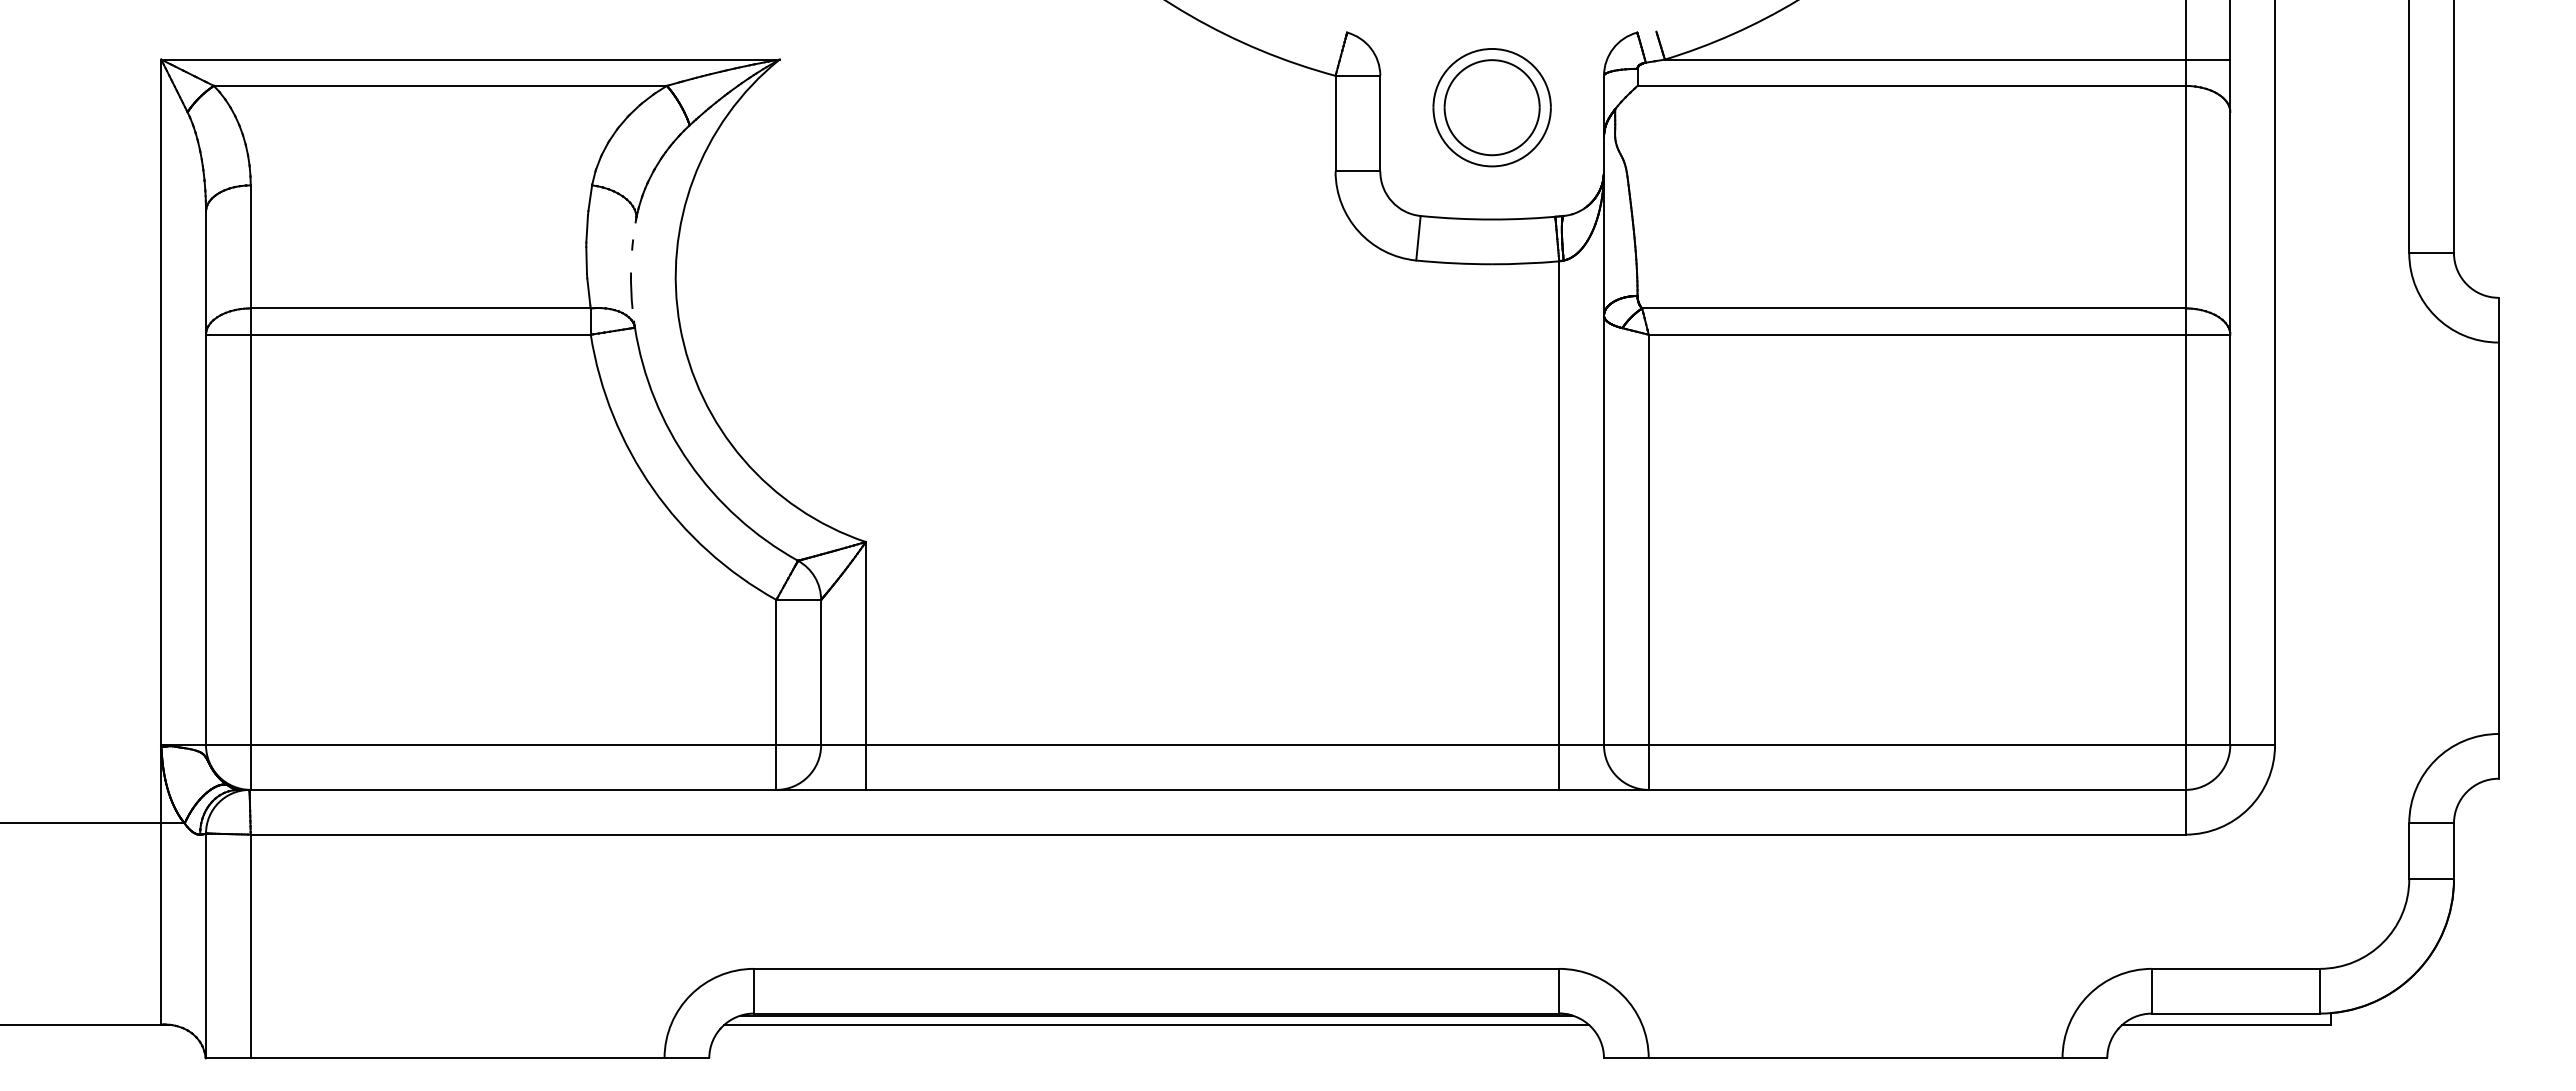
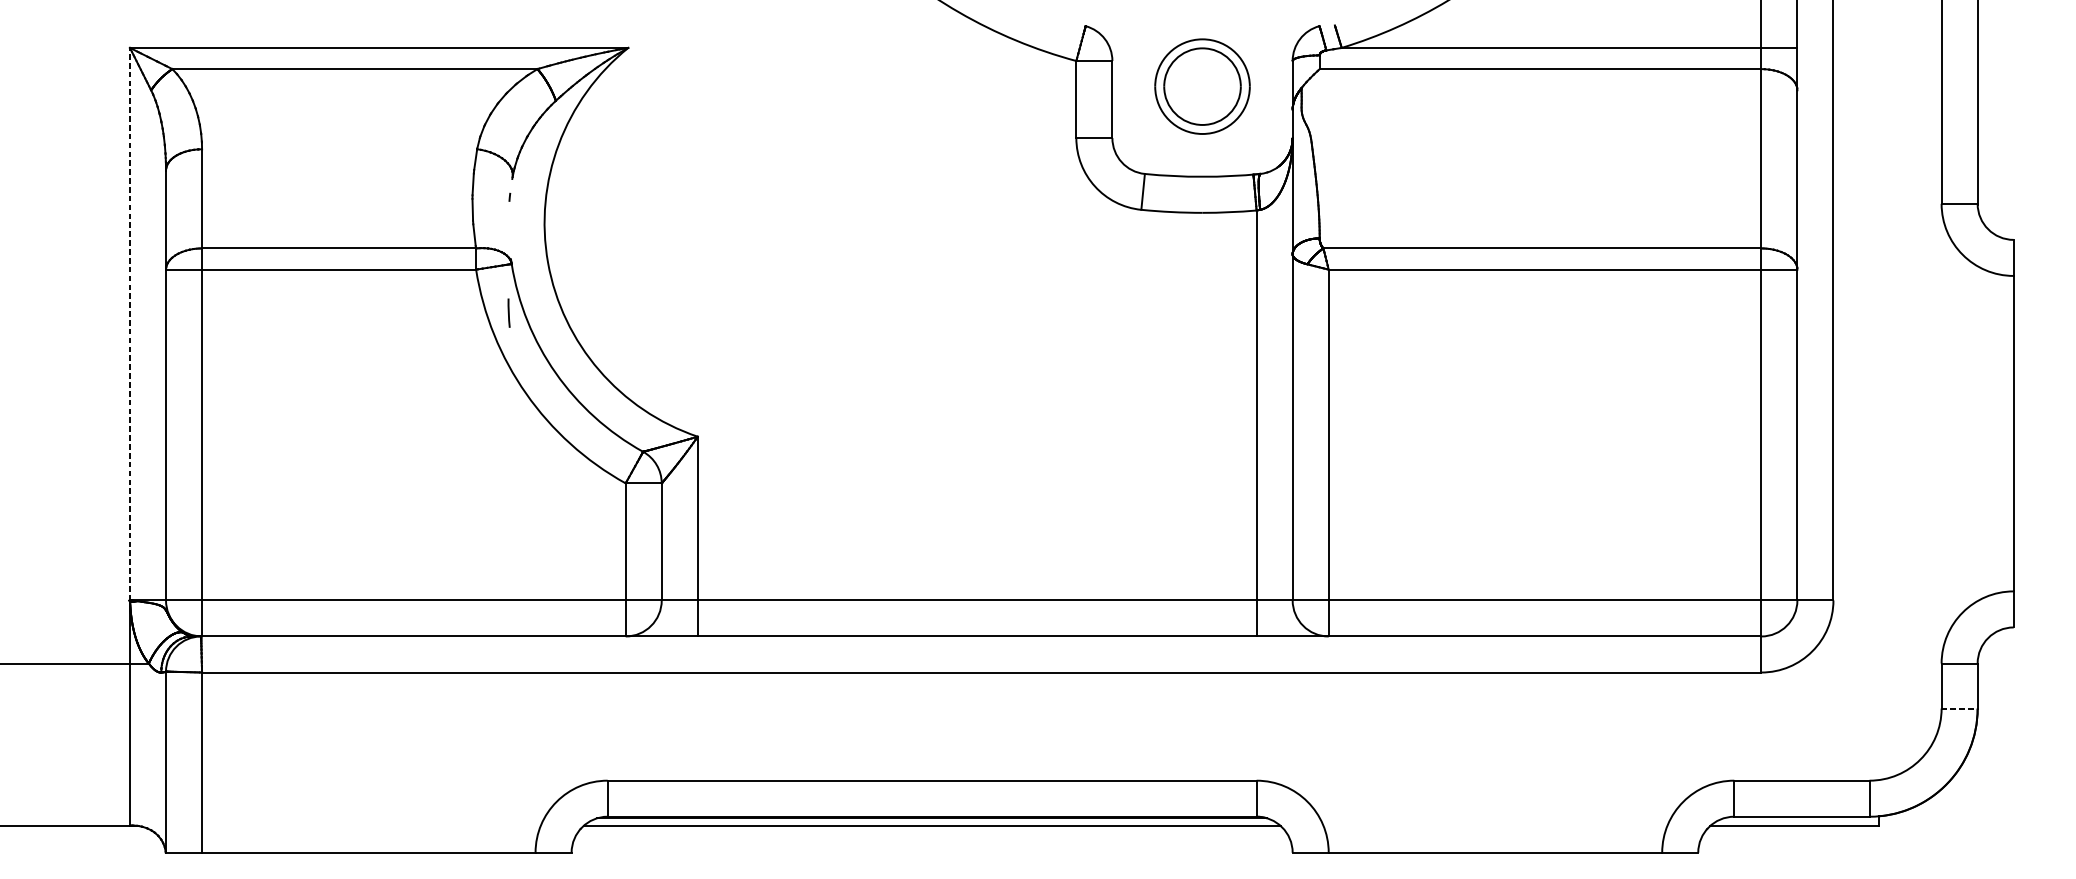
line: (631, 290) -> (508, 312), moved
line: (161, 402) -> (130, 324), solid -> dashed
line: (2432, 879) -> (1960, 708), solid -> dashed

